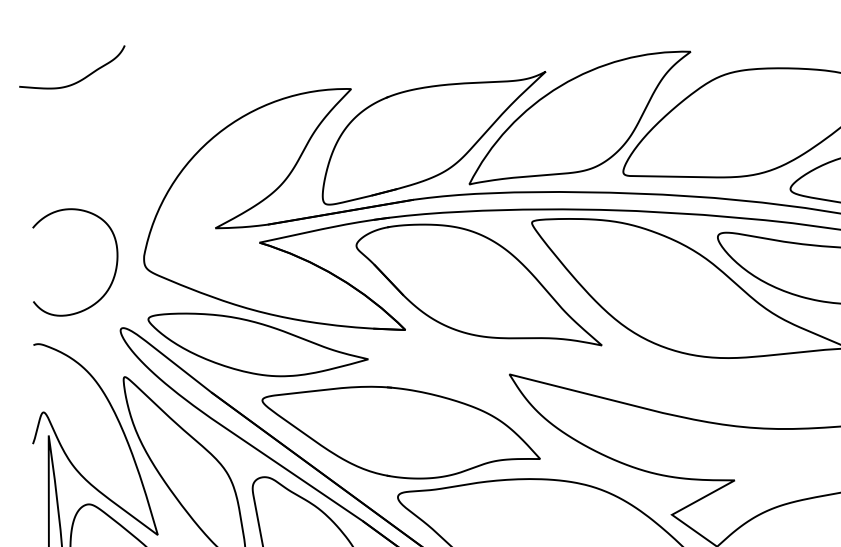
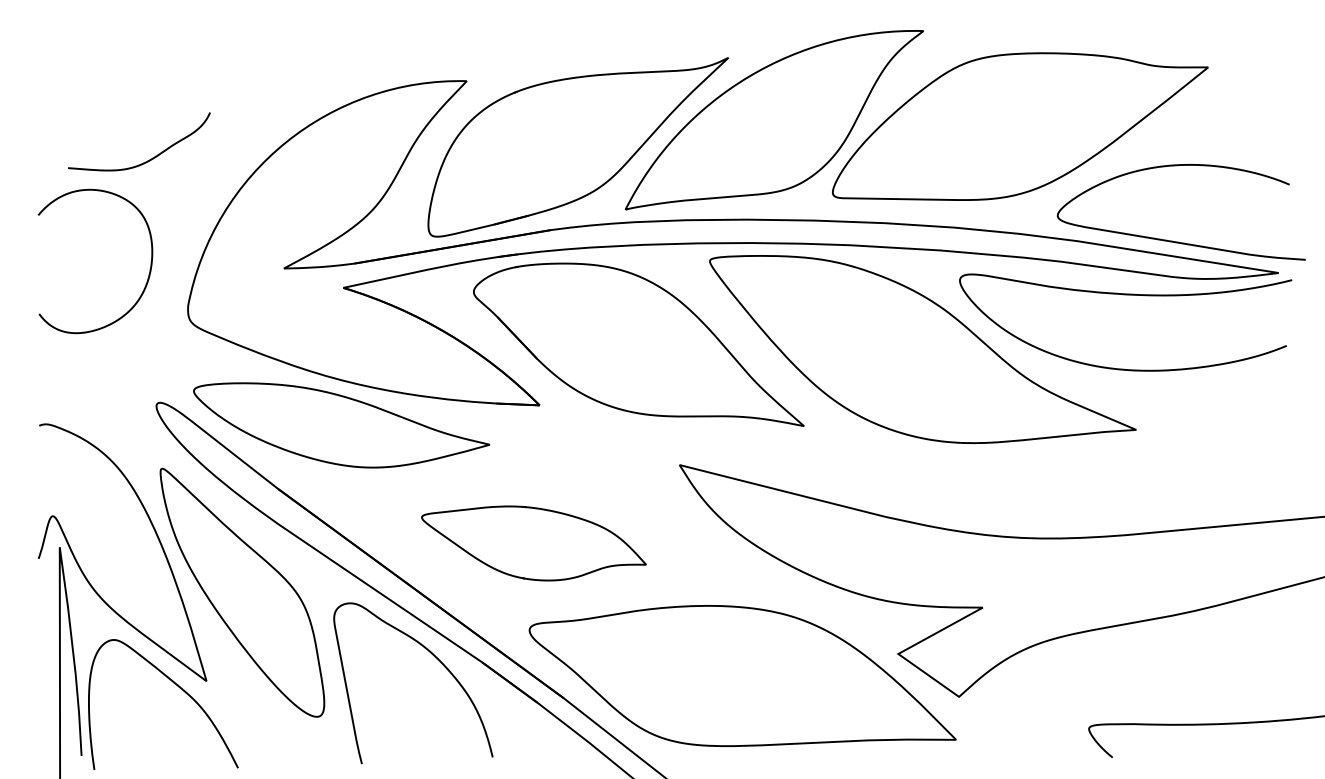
curve: (79, 80) -> (149, 159), moved
curve: (114, 272) -> (148, 274), moved
part: (400, 432) -> (533, 543), size x0.6

